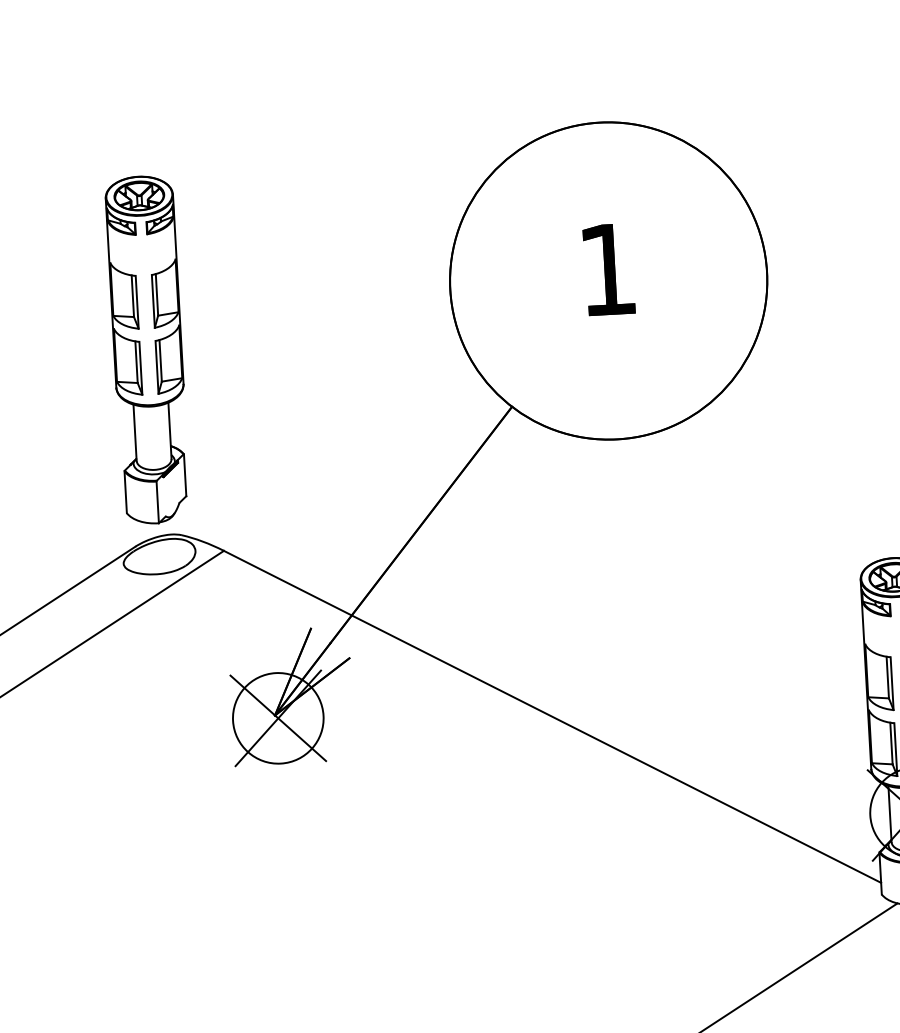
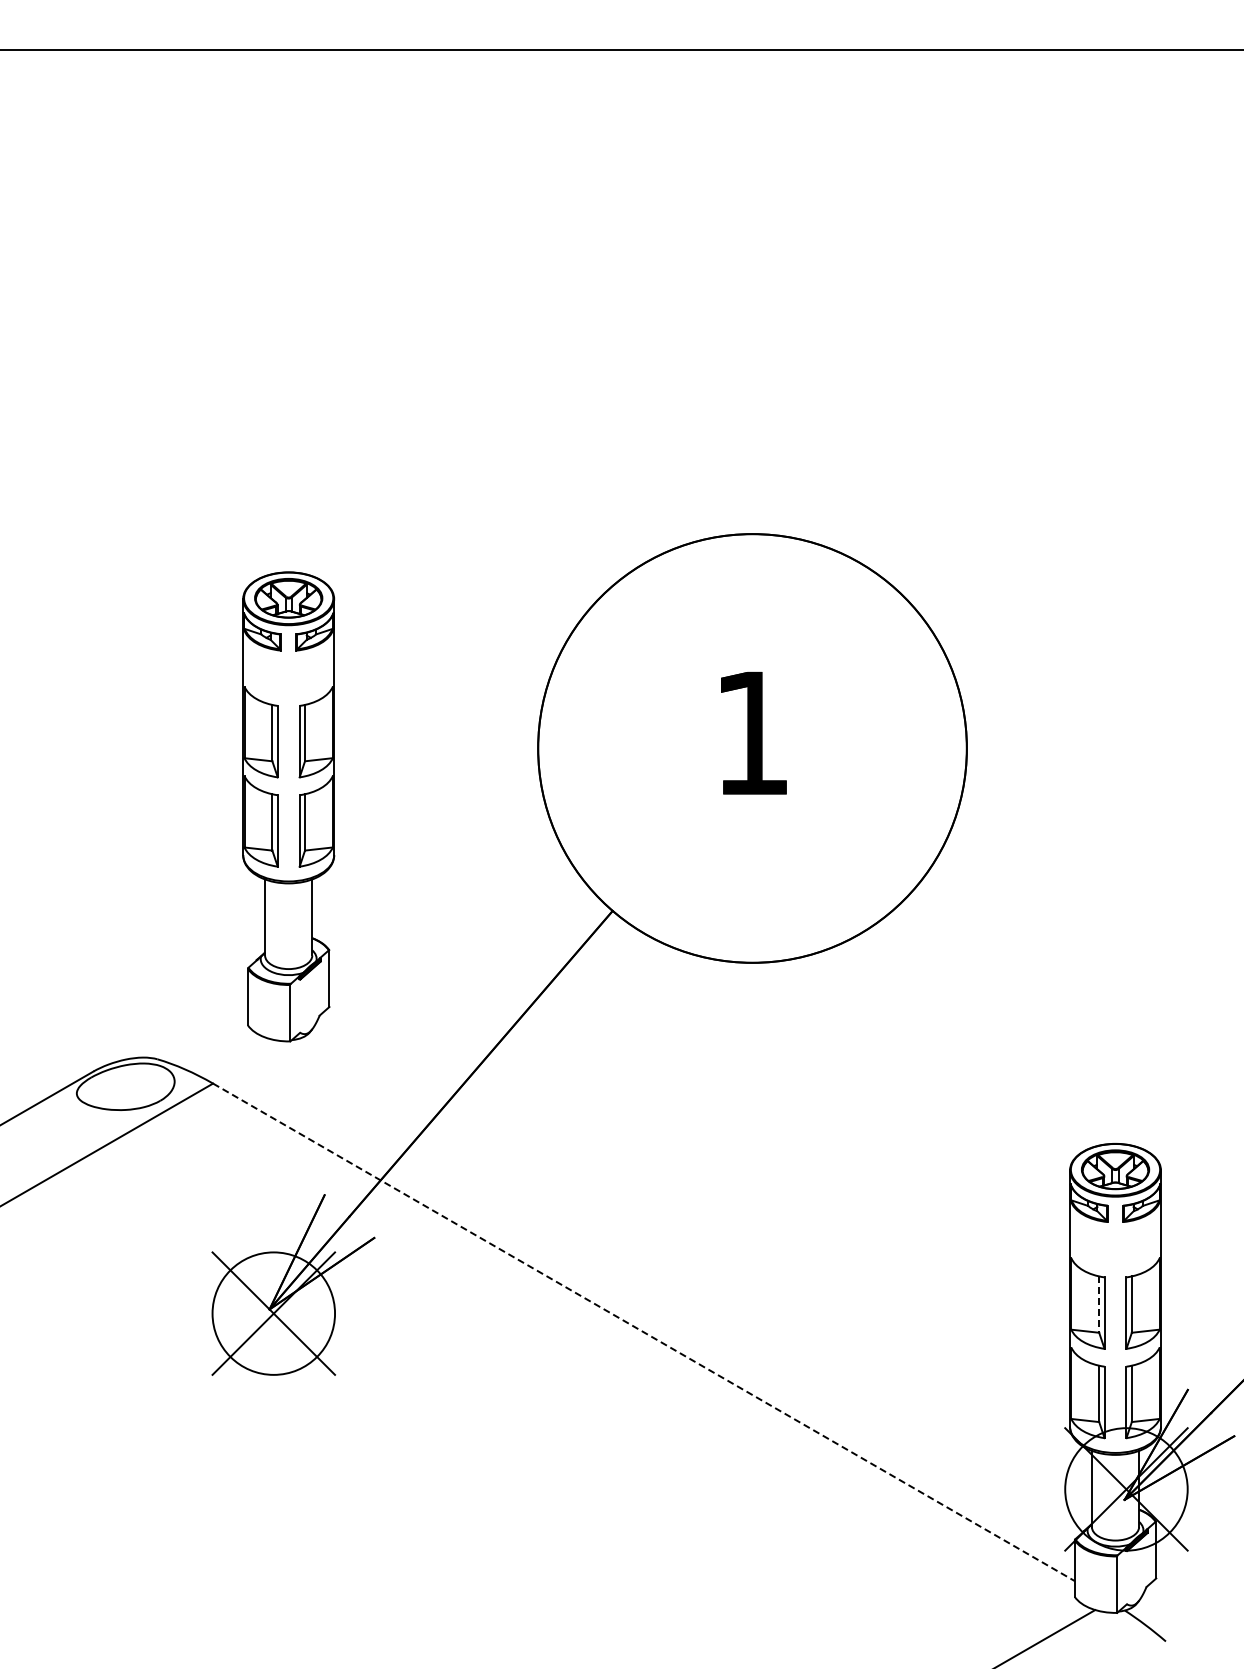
part: (147, 349) -> (288, 806), moved
line: (888, 678) -> (1099, 1305), solid -> dashed
line: (552, 716) -> (644, 1332), solid -> dashed

